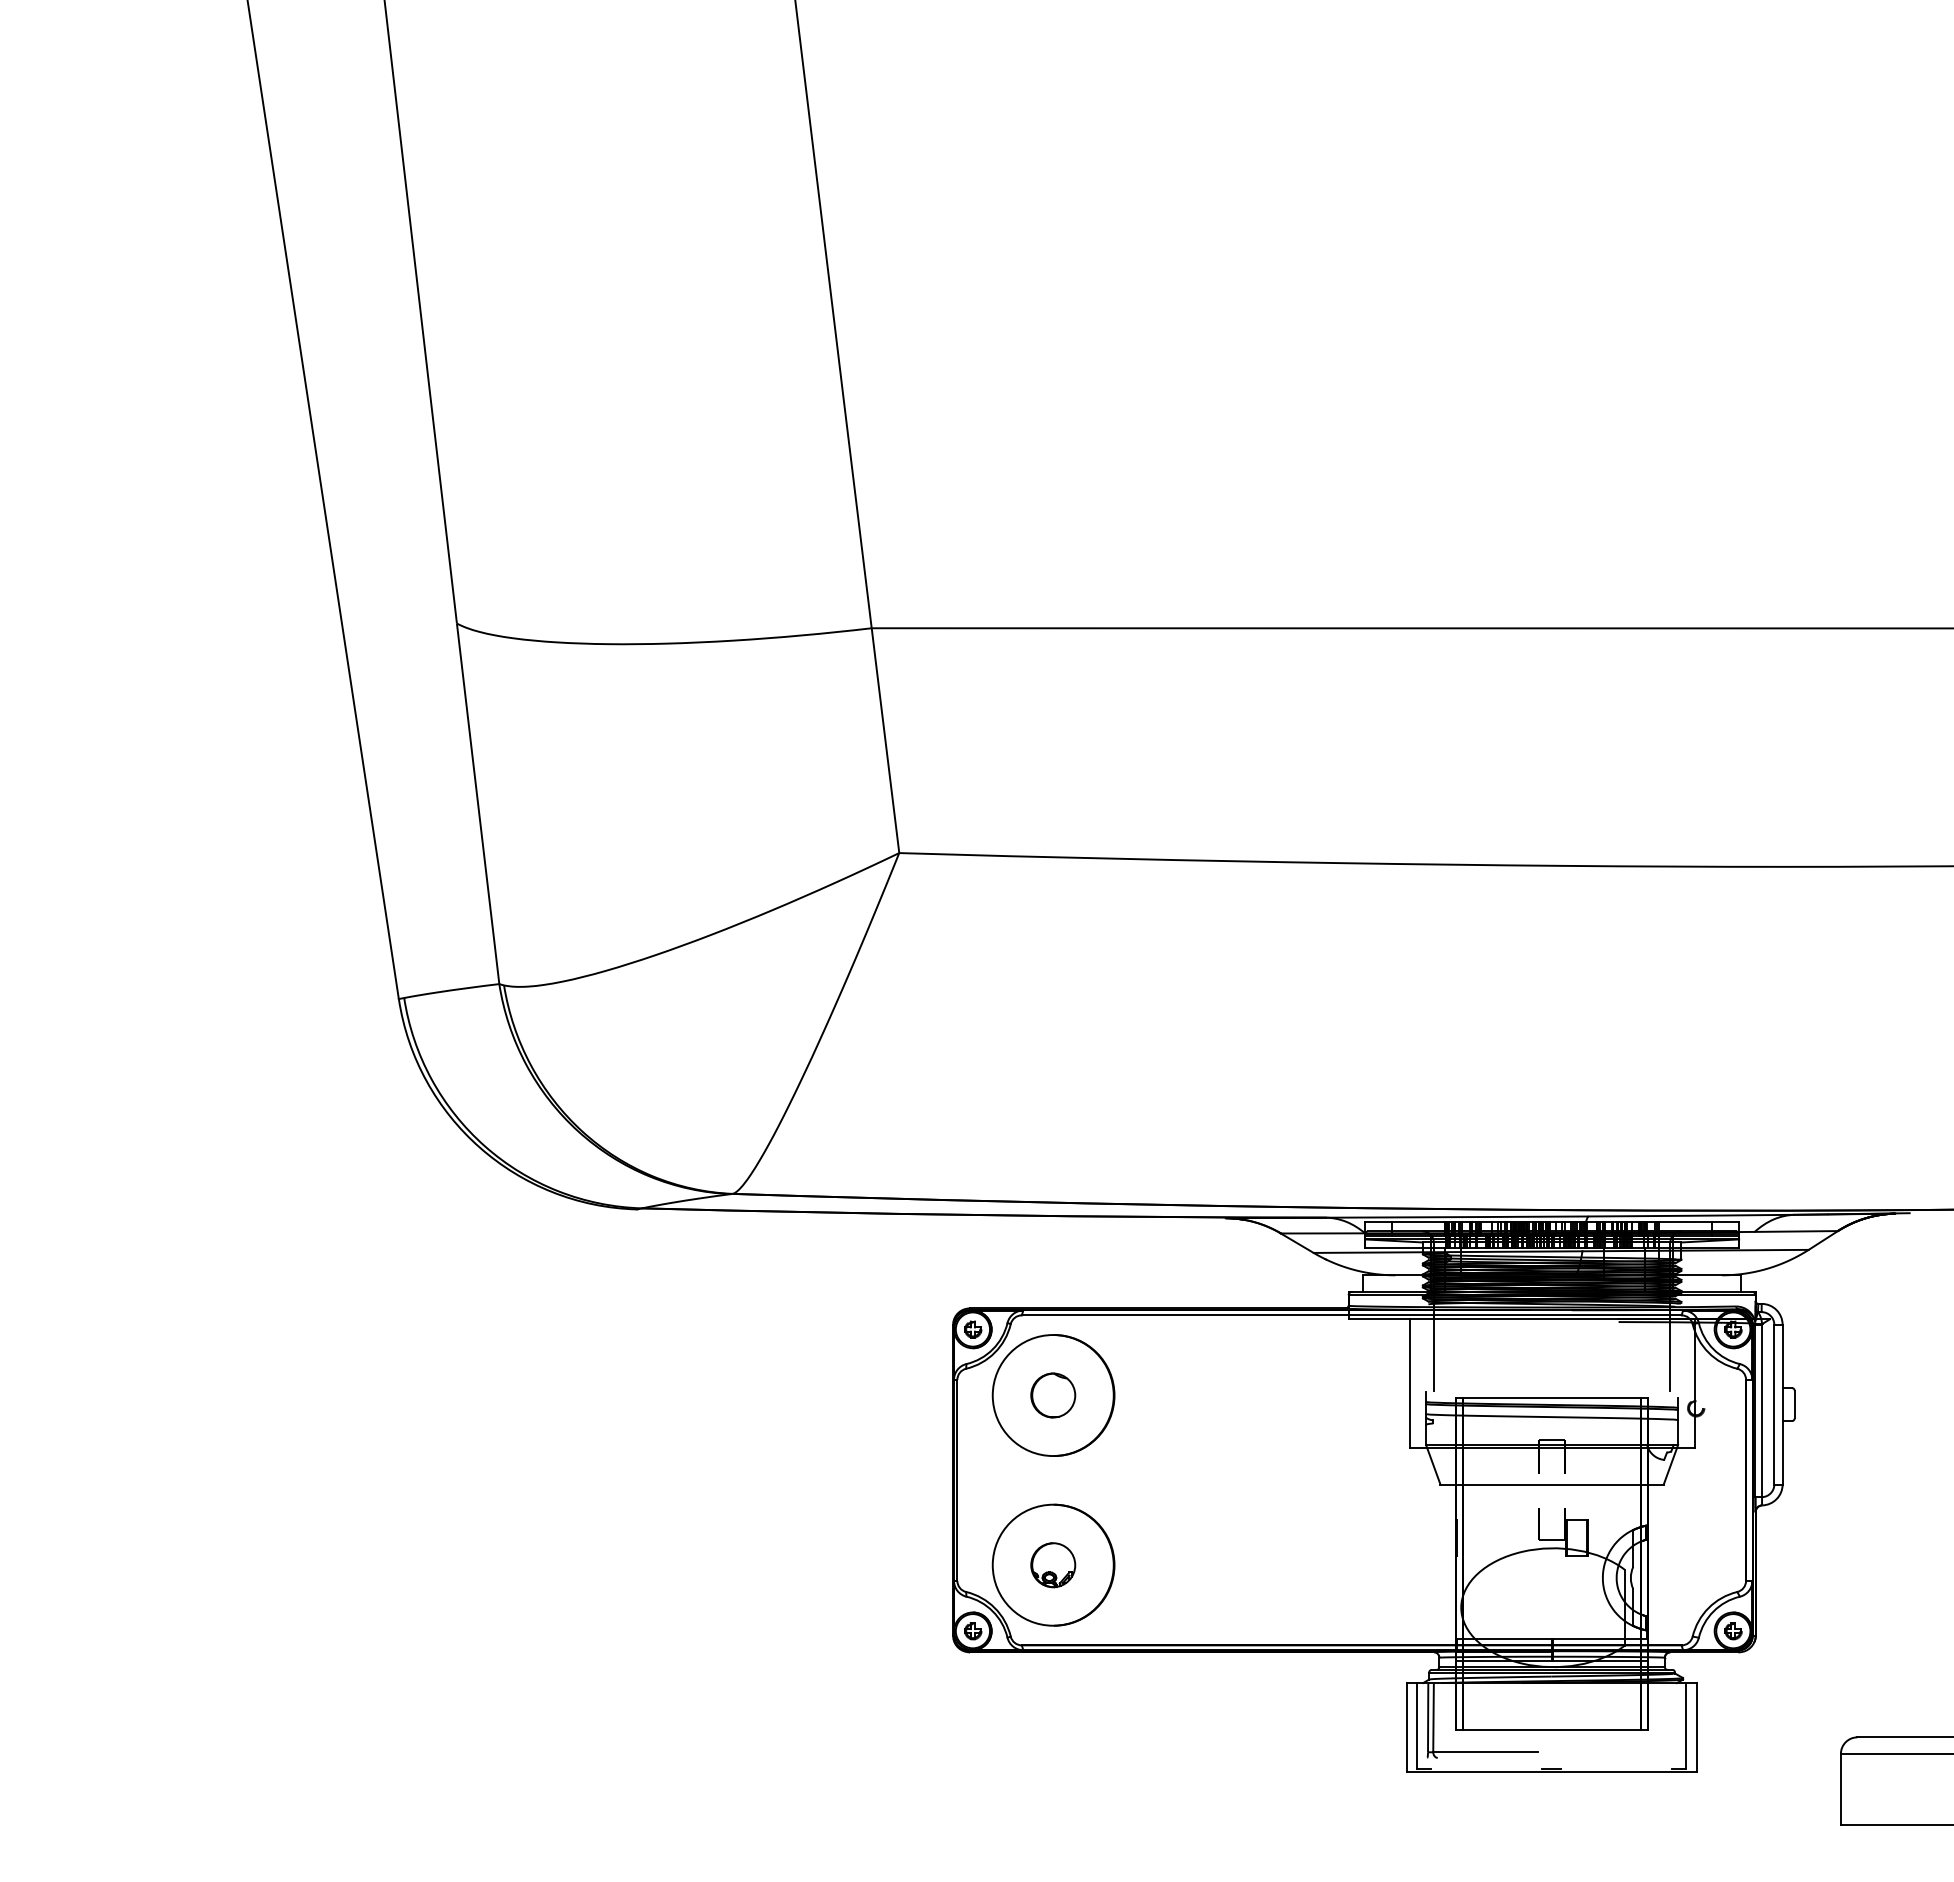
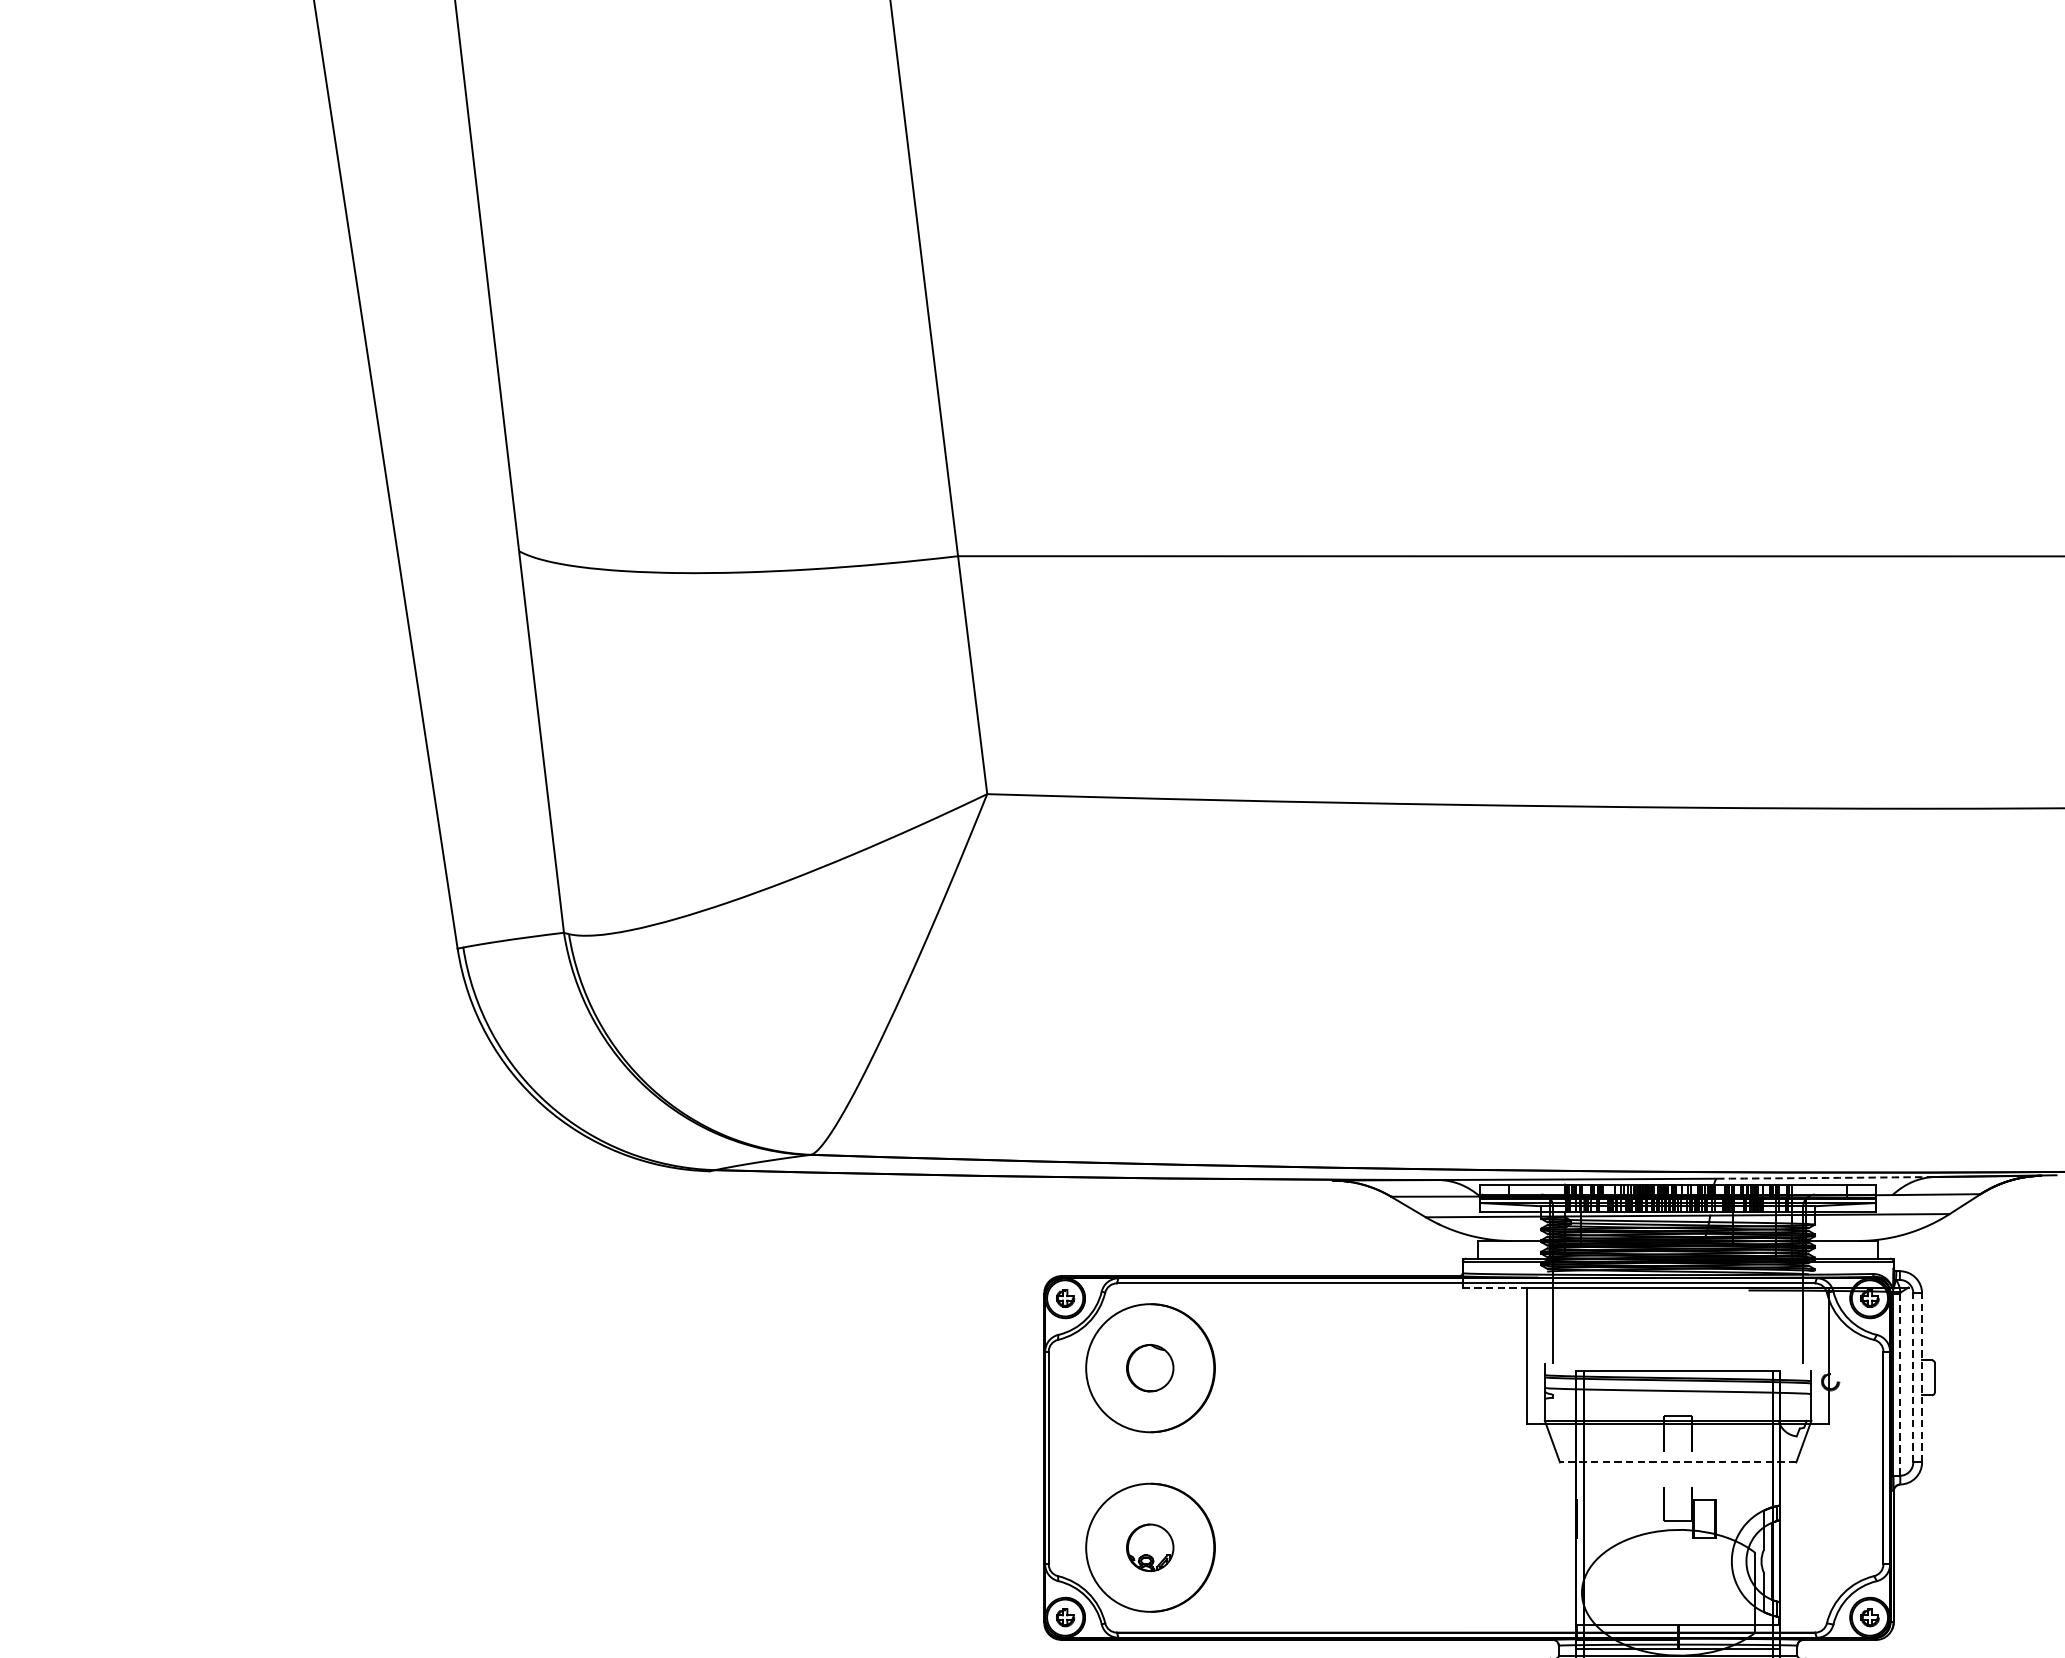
arc: (1691, 1215) -> (1825, 1177), solid -> dashed
line: (1379, 1319) -> (1495, 1287), solid -> dashed
line: (1774, 1404) -> (1913, 1377), solid -> dashed
line: (1782, 1404) -> (1921, 1377), solid -> dashed
line: (1762, 1410) -> (1900, 1384), solid -> dashed
line: (1552, 1484) -> (1678, 1462), solid -> dashed

